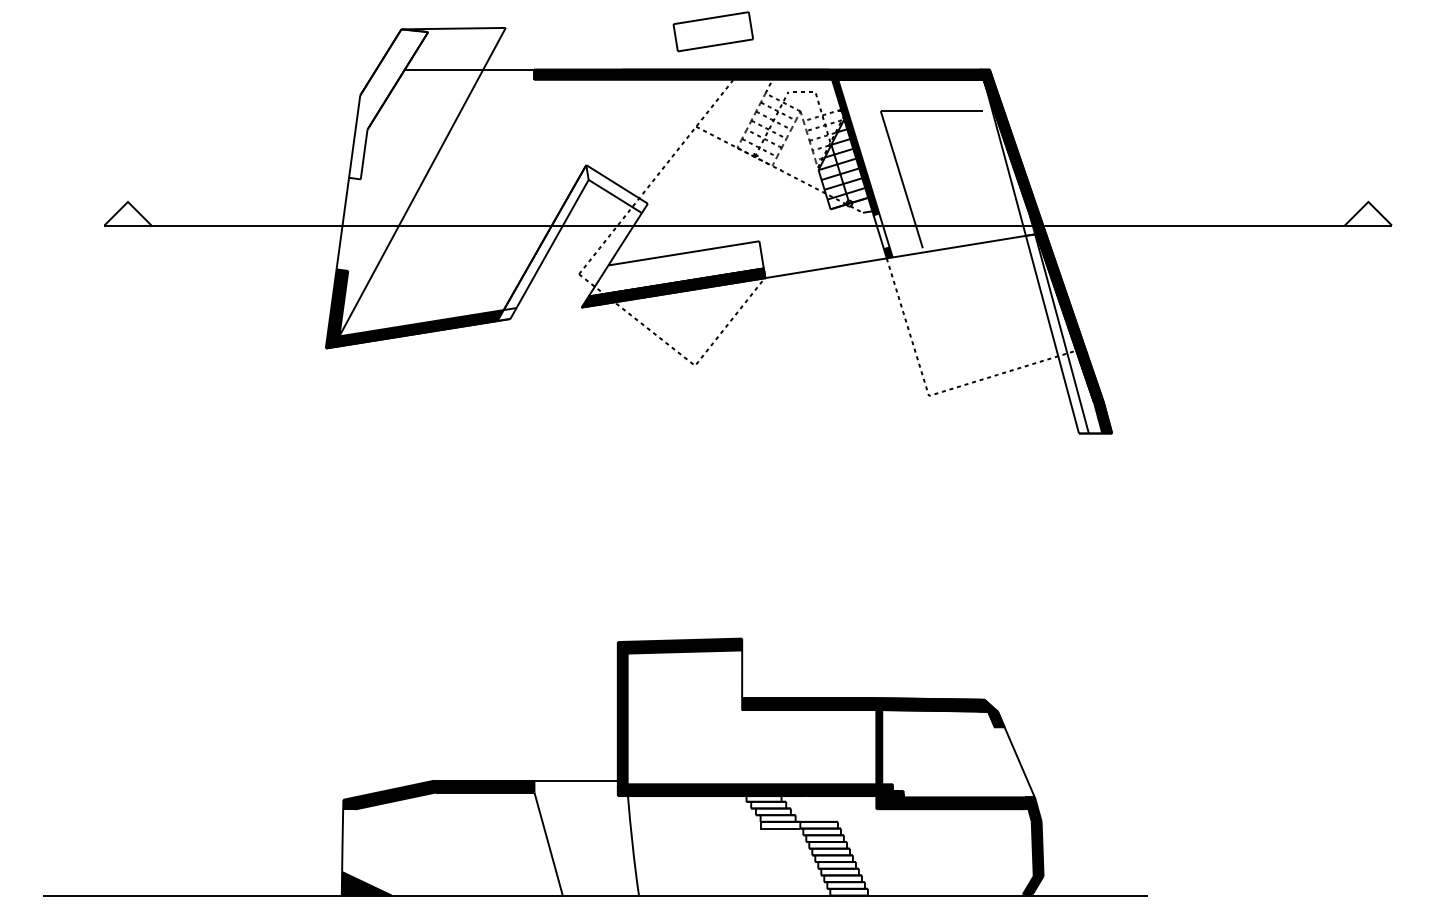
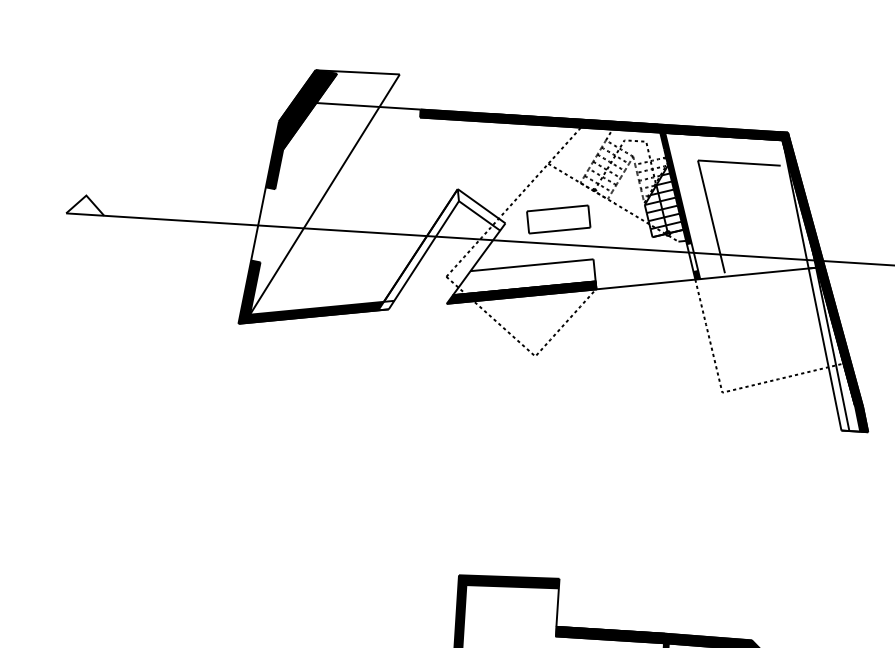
part: (712, 31) -> (558, 219), moved
fill: (388, 104) -> (301, 130), added

